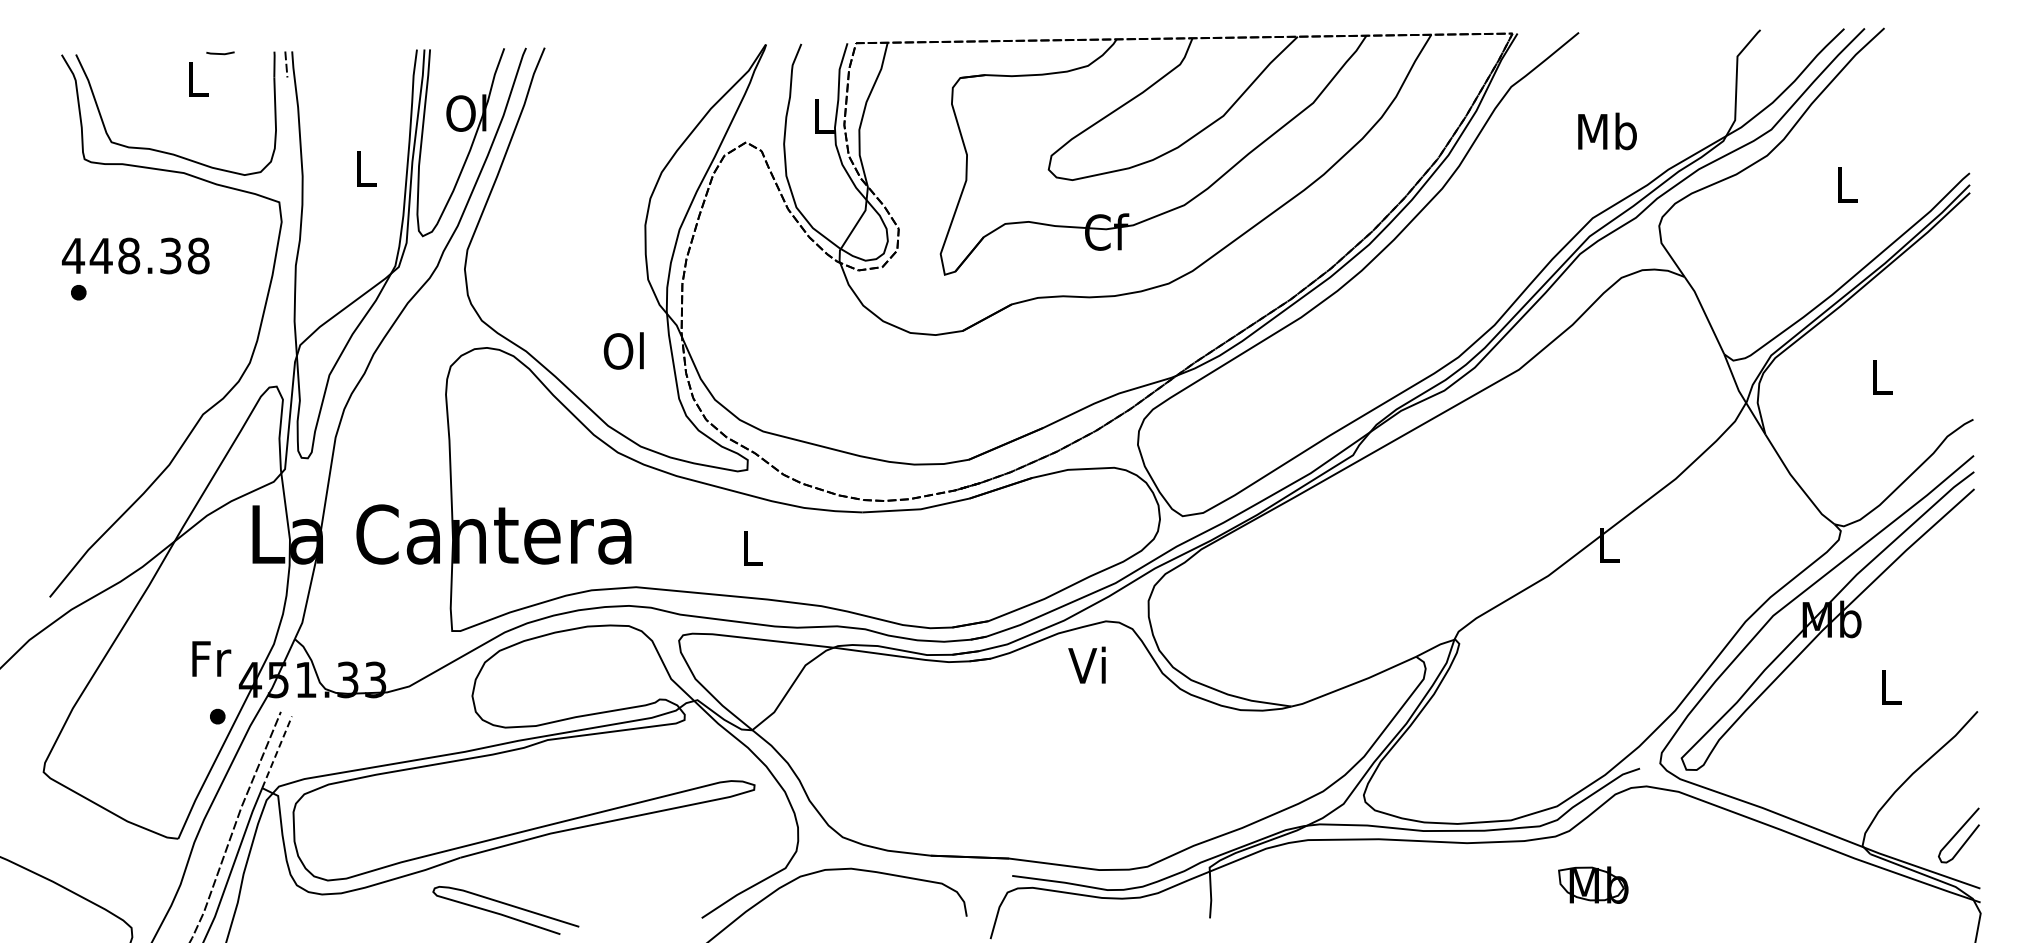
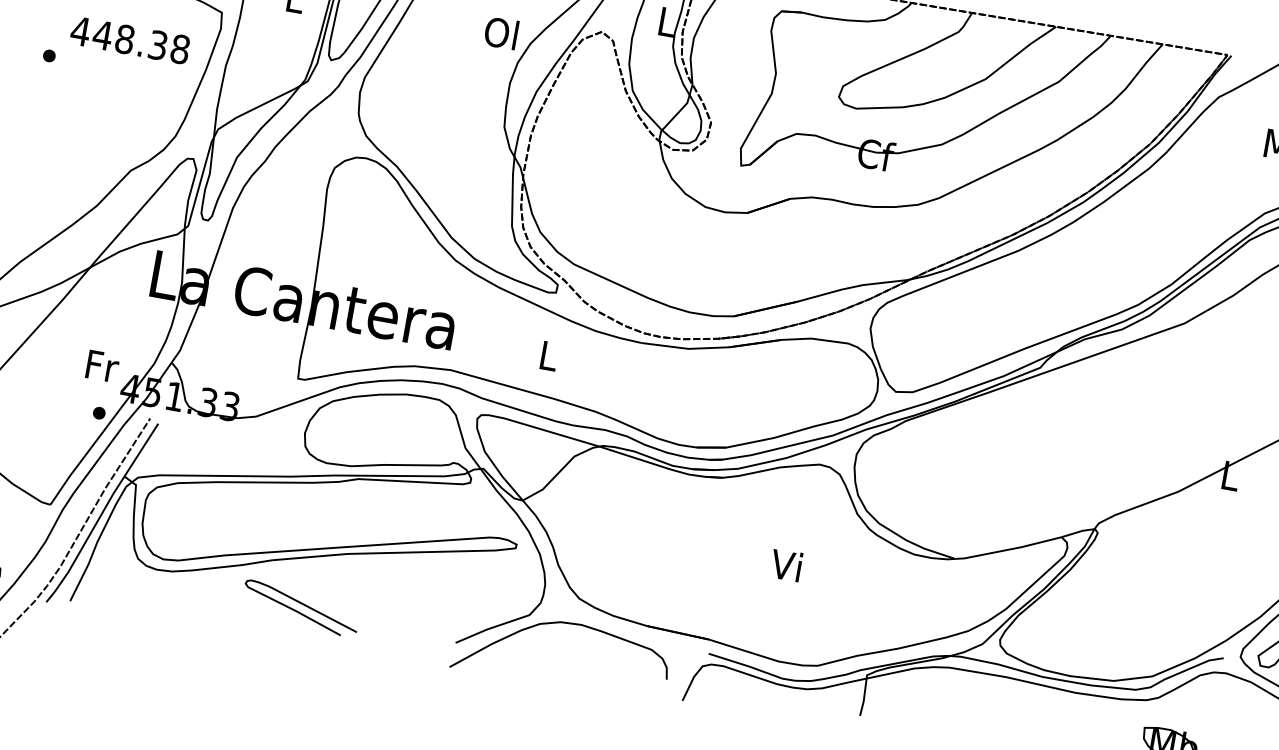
text: (135, 255) -> (130, 39), moved
text: (623, 350) -> (501, 32), moved
text: (1086, 664) -> (785, 564), moved
line: (277, 752) -> (141, 450), dashed -> solid

